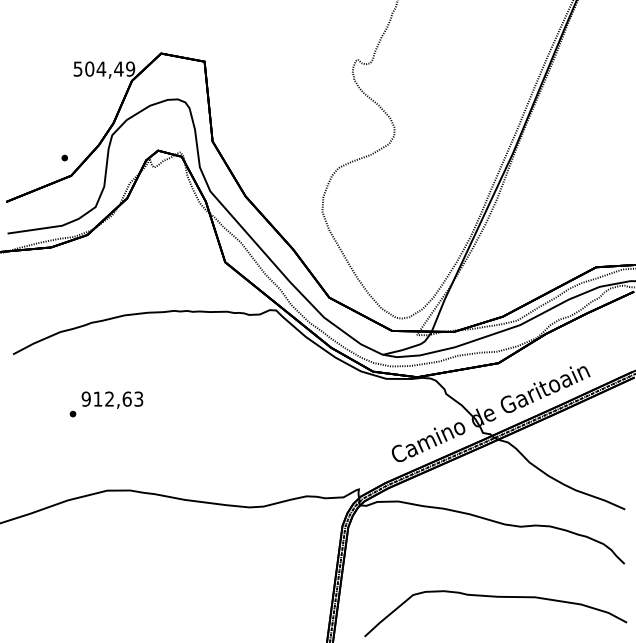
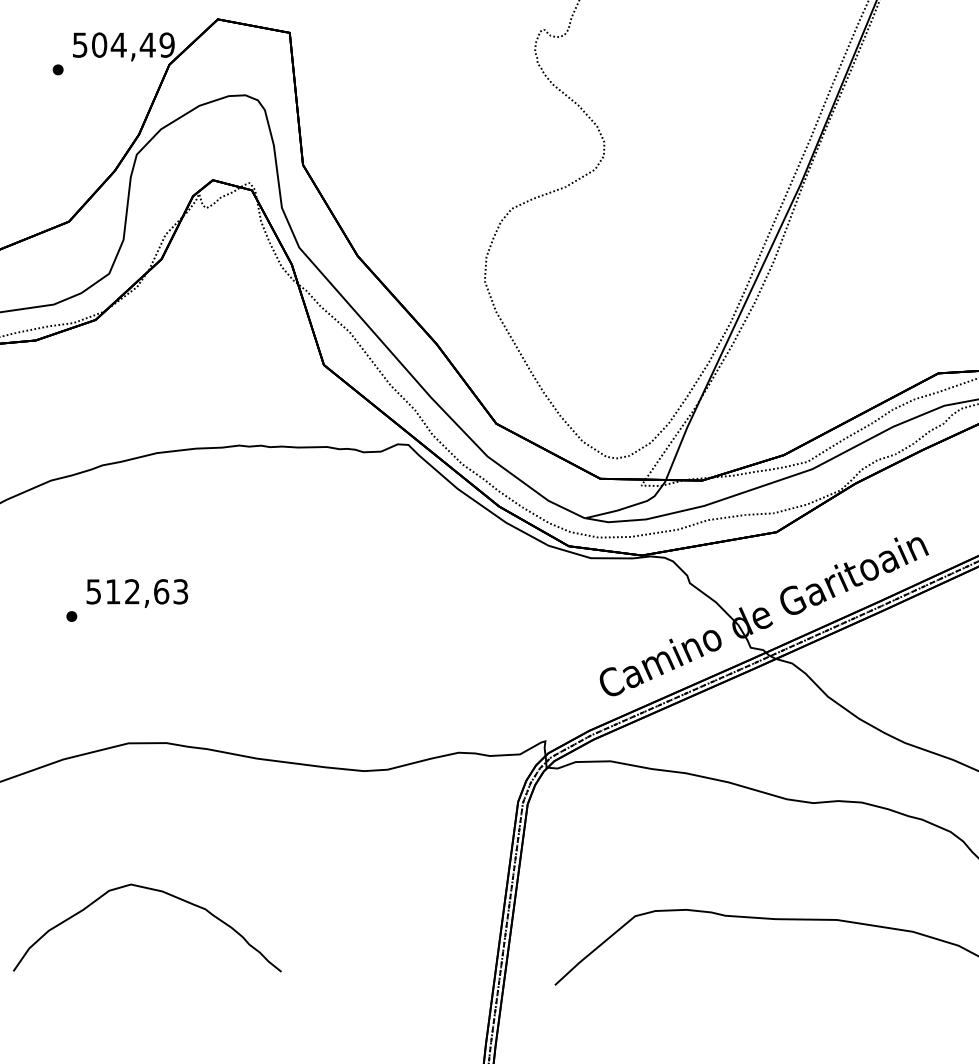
part: (64, 157) -> (57, 68), moved
text: (85, 398) -> (92, 590), 912,63 -> 512,63
curve: (123, 580) -> (155, 892), added

